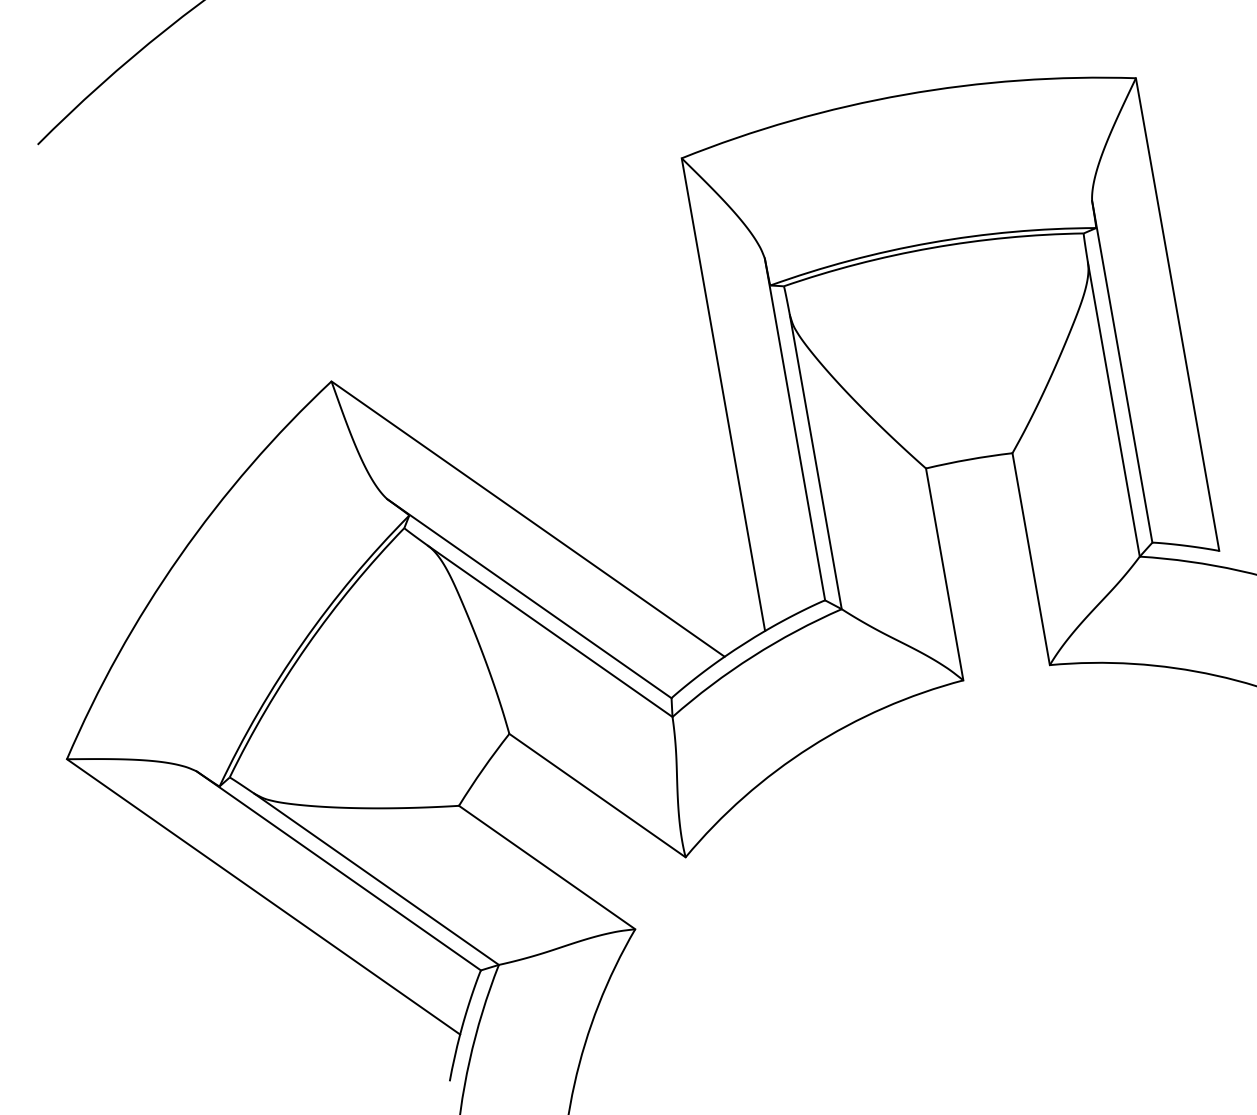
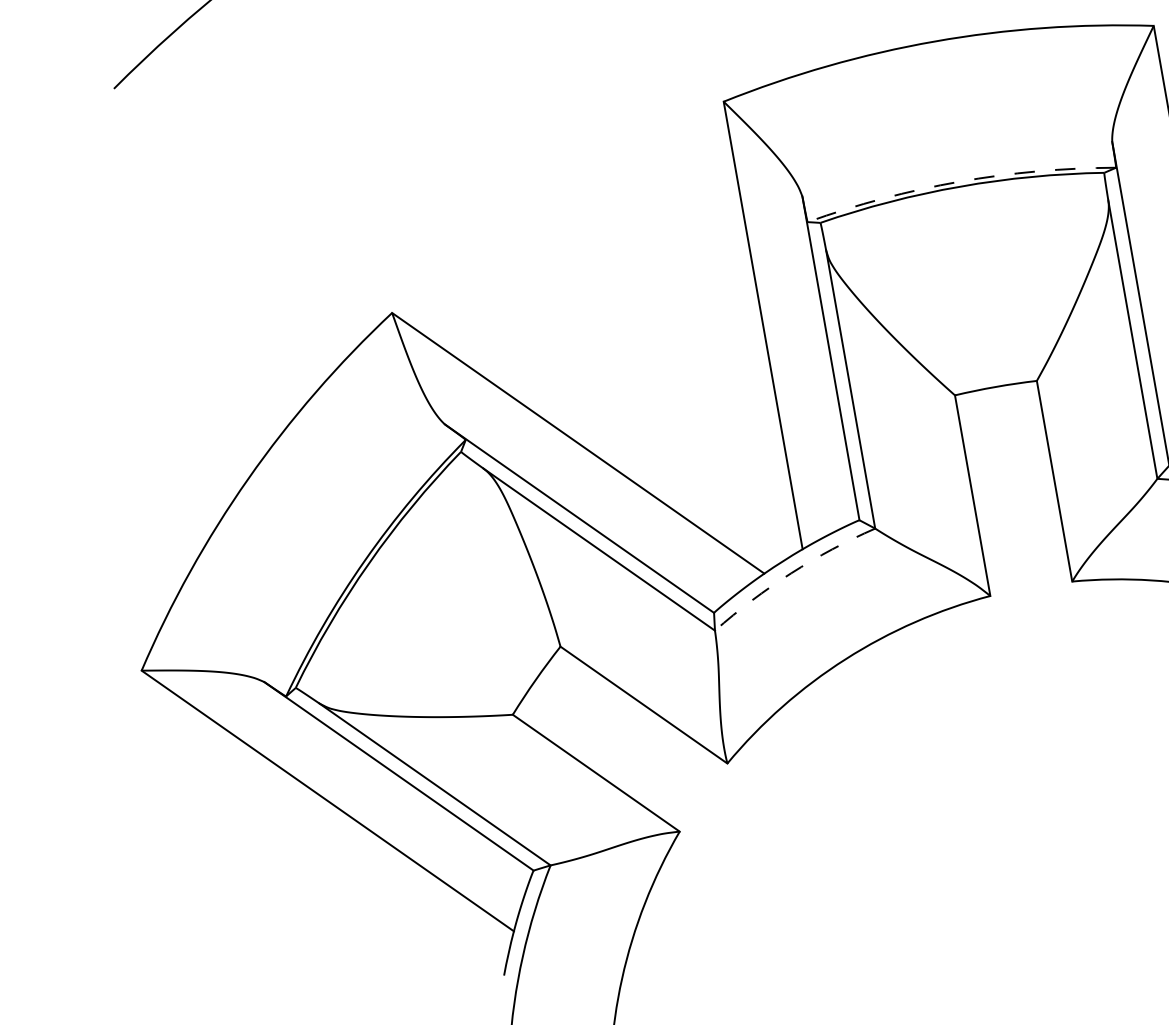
arc: (930, 242) -> (959, 181), solid -> dashed
arc: (752, 656) -> (790, 573), solid -> dashed

